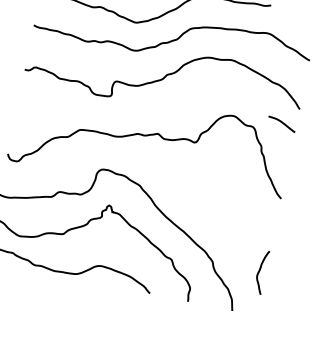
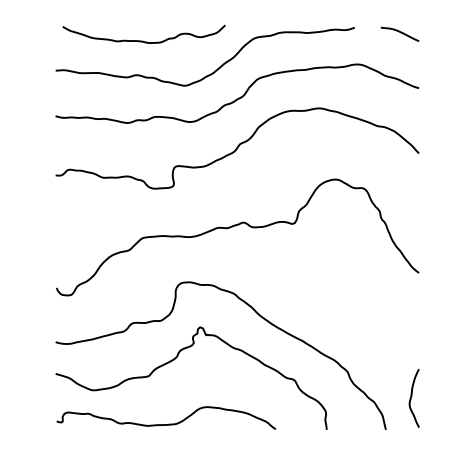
curve: (281, 122) -> (399, 32), moved
curve: (259, 271) -> (411, 398), moved

